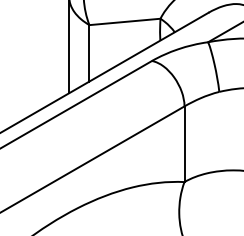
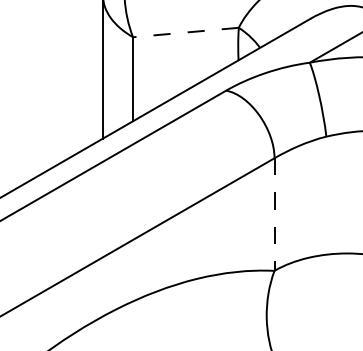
line: (124, 21) -> (185, 31), solid -> dashed
line: (184, 144) -> (274, 214), solid -> dashed

